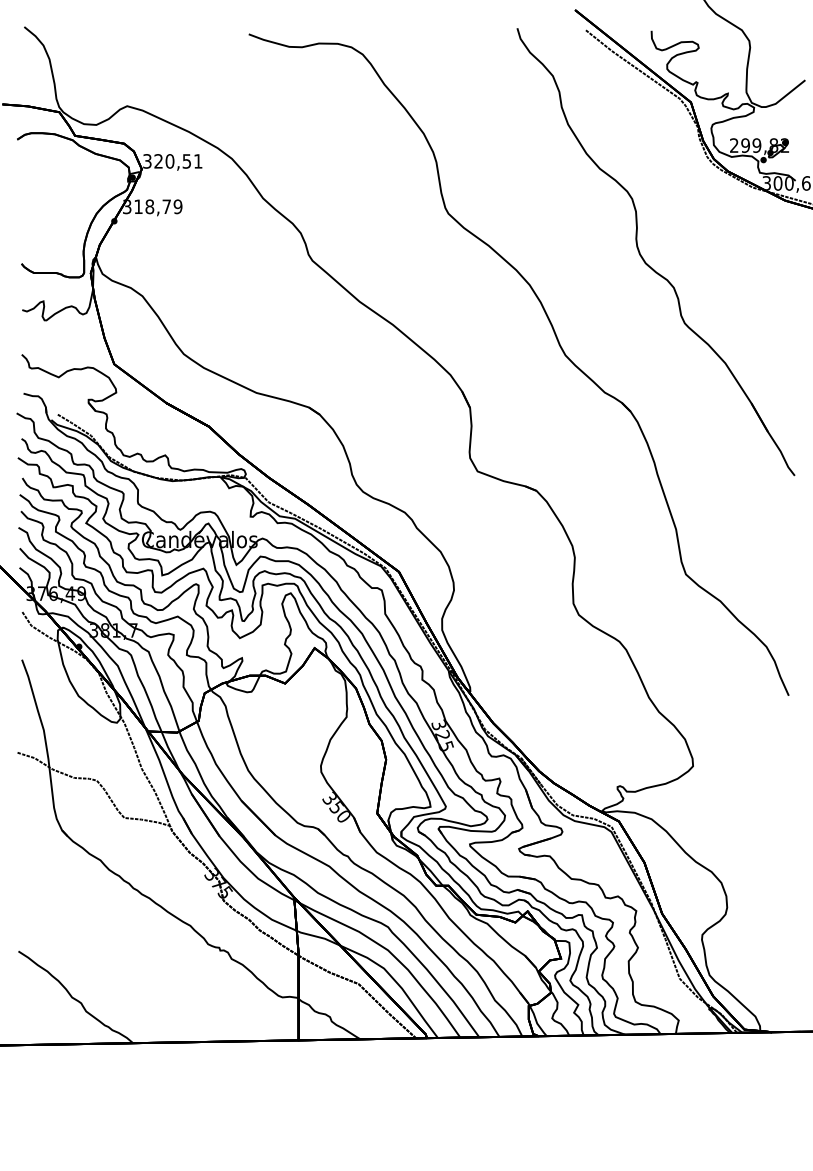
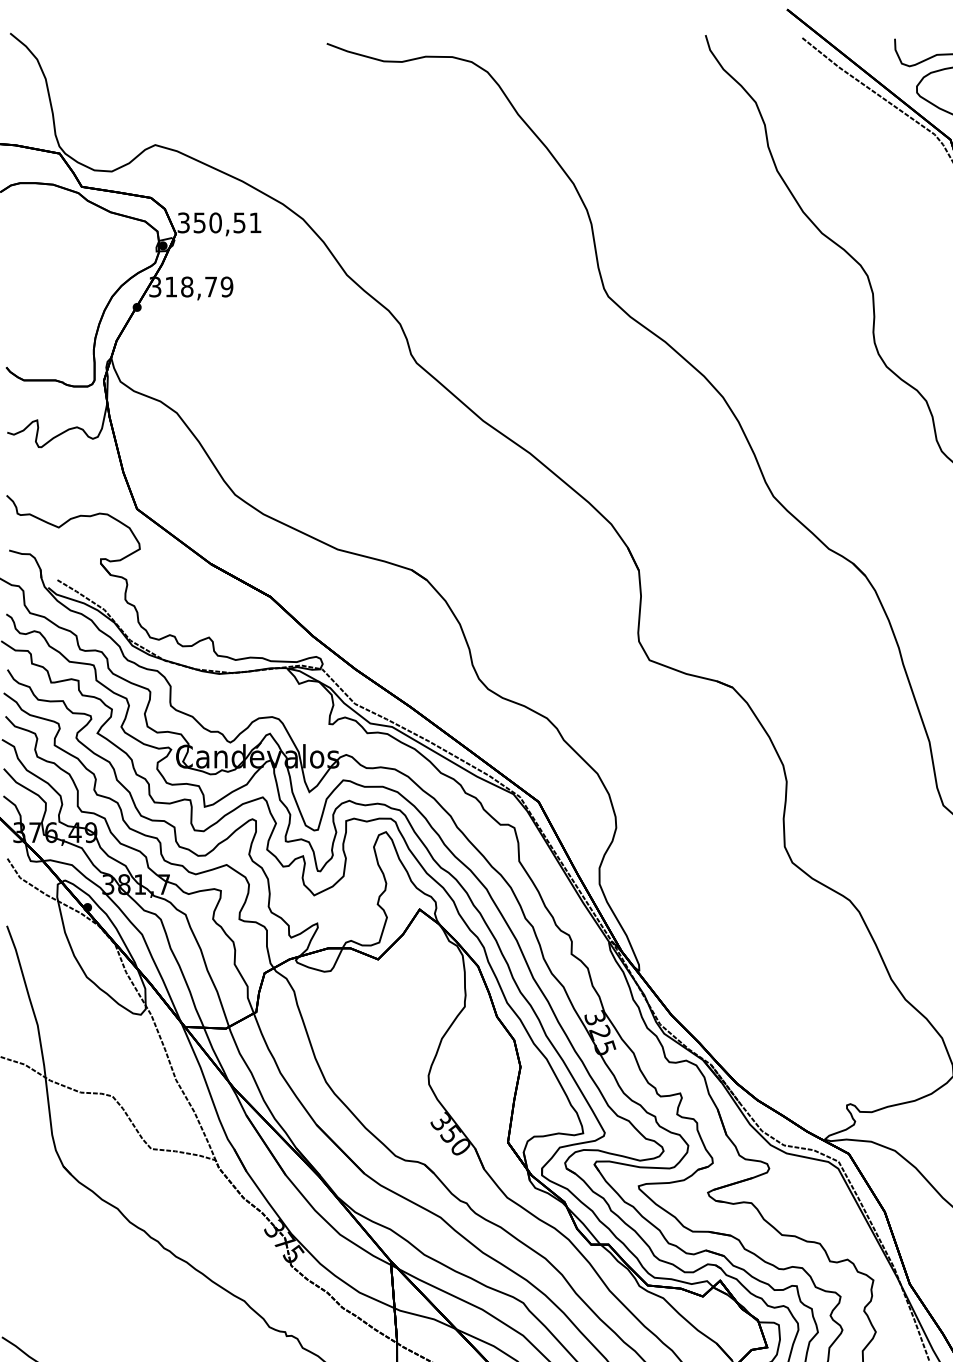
text: (158, 161) -> (199, 223), 320,51 -> 350,51

